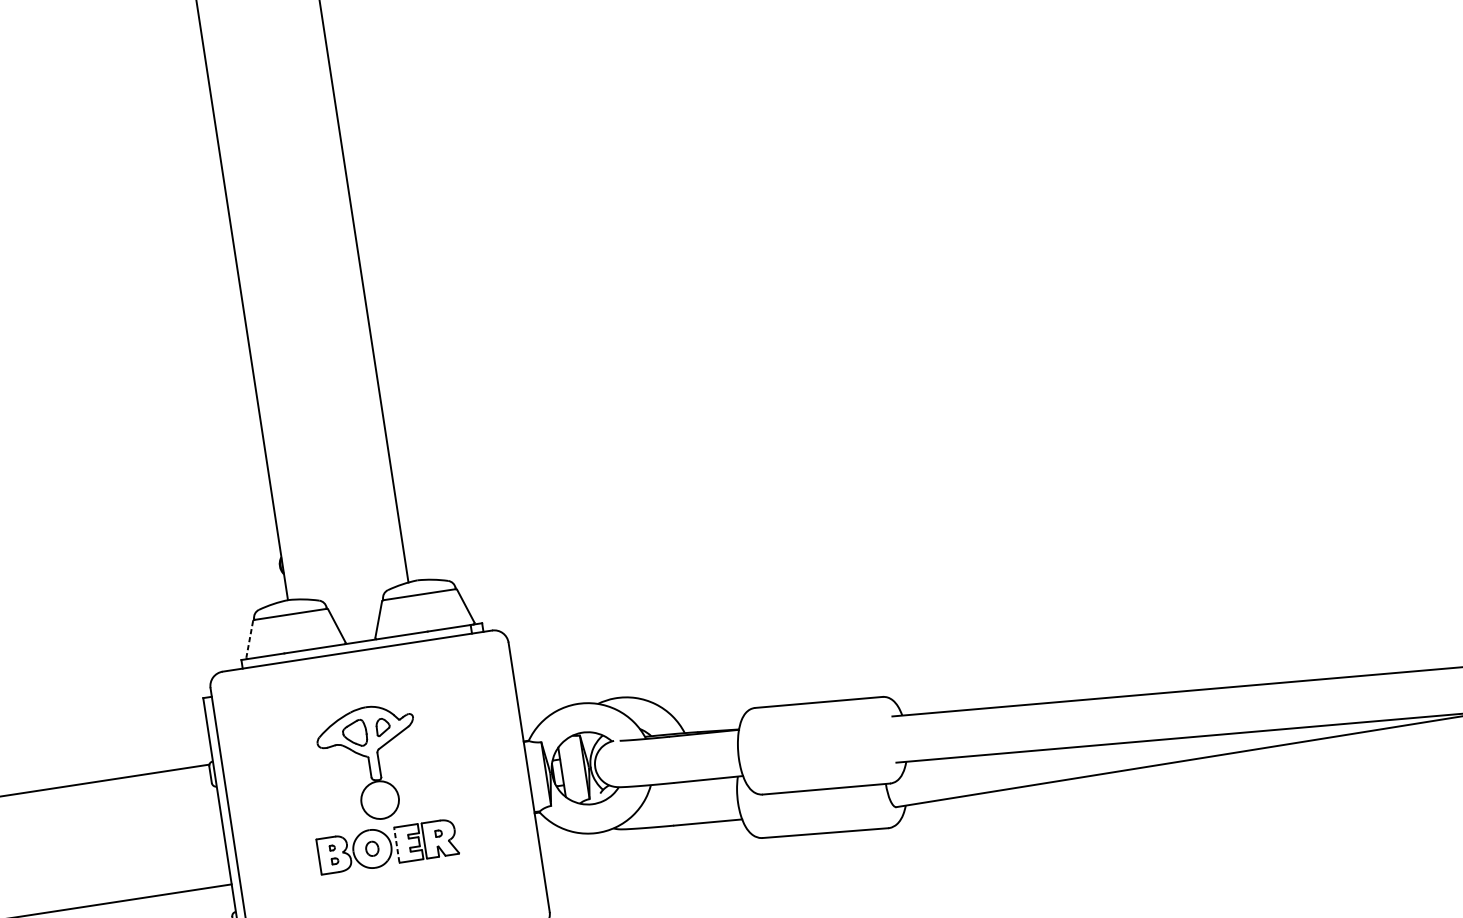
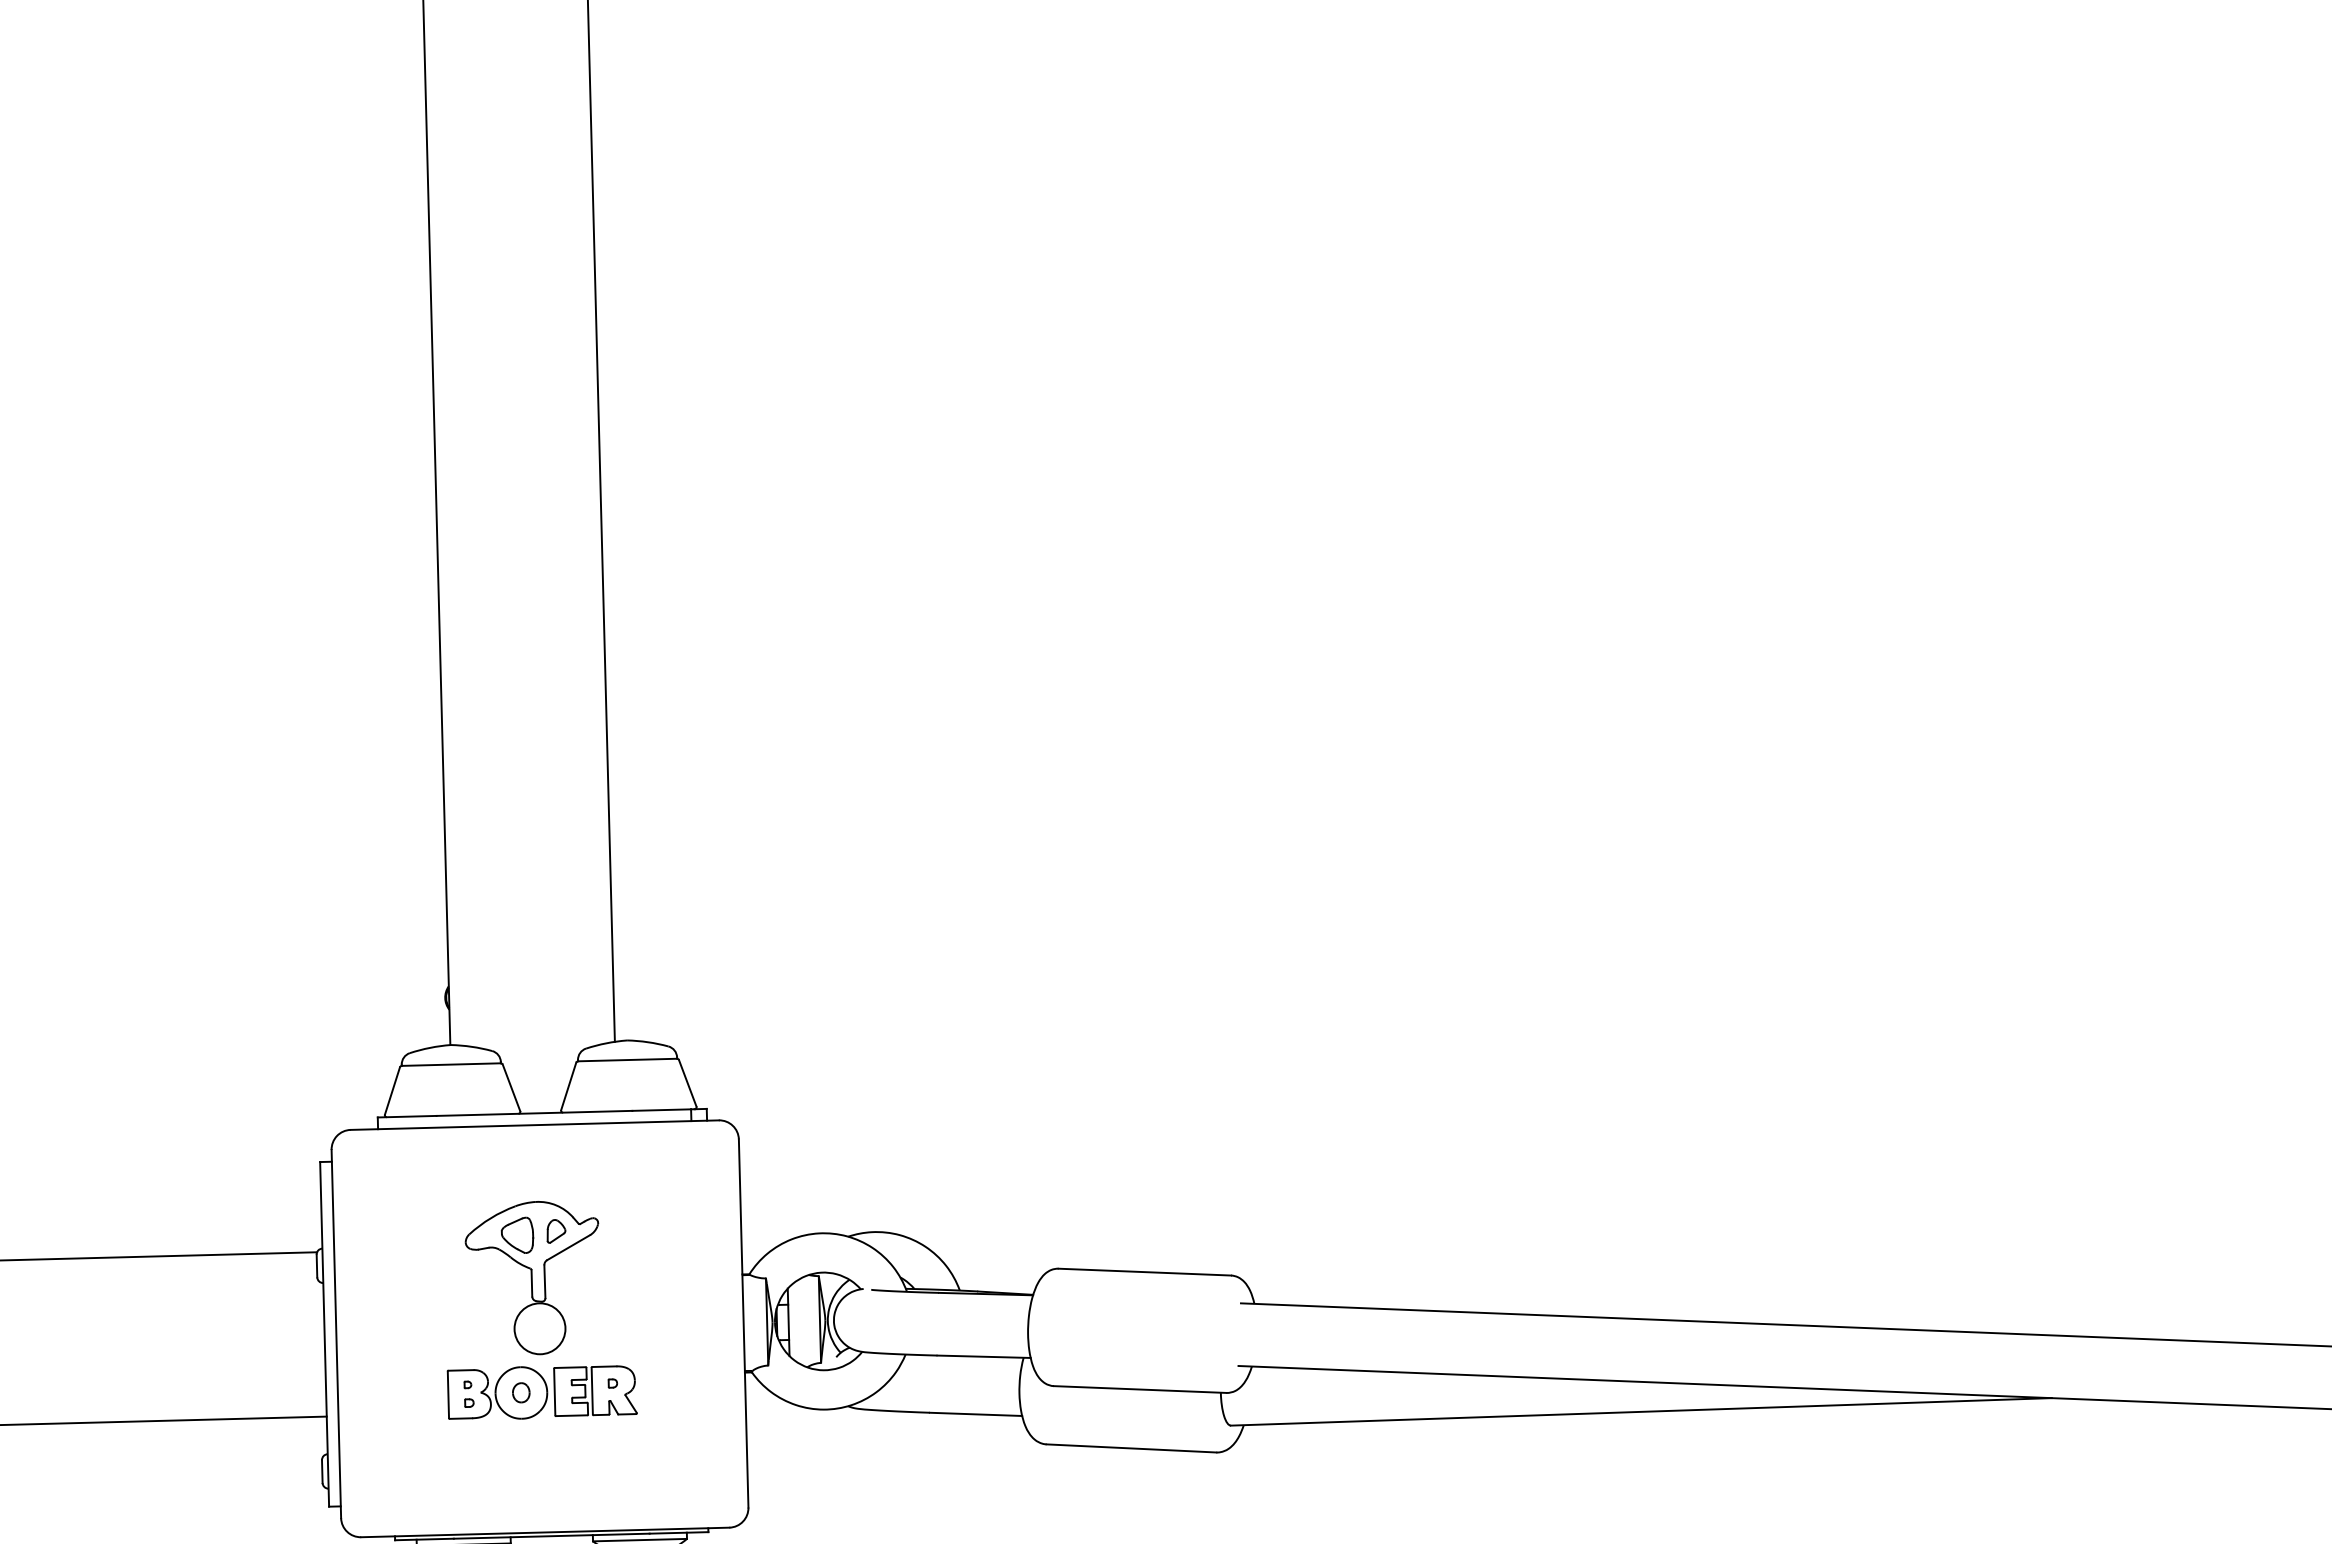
line: (249, 638) -> (392, 1090), dashed -> solid
line: (396, 844) -> (554, 1391), dashed -> solid

